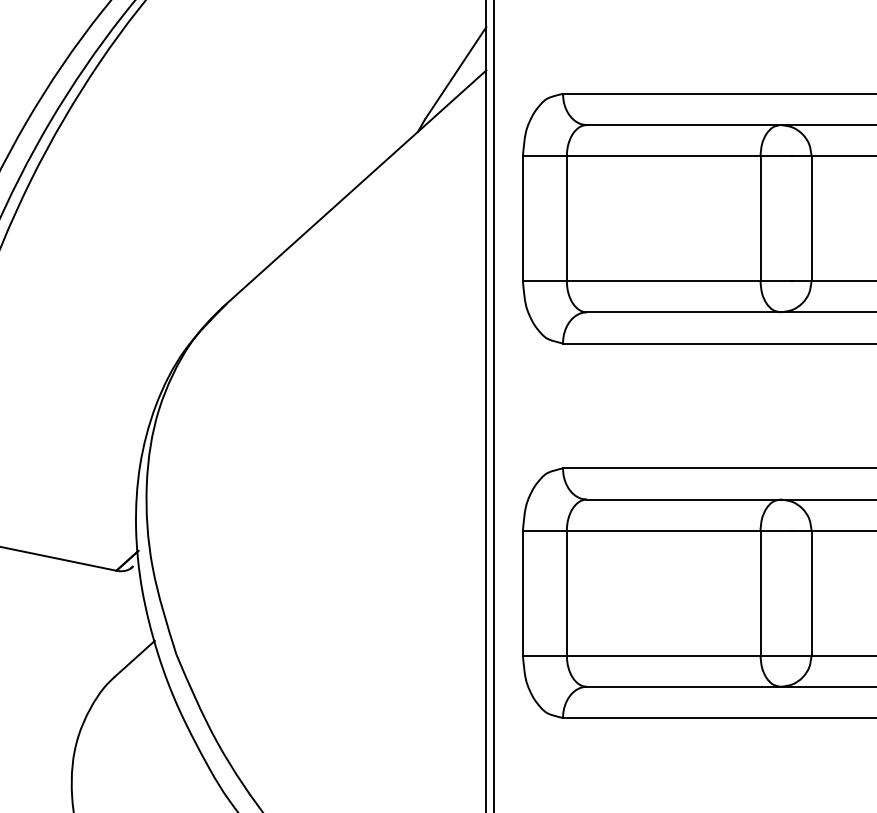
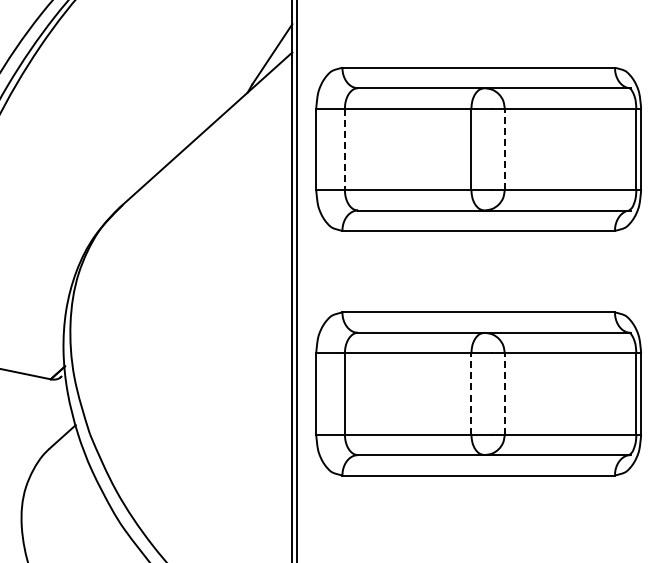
line: (566, 218) -> (344, 149), solid -> dashed
line: (811, 218) -> (504, 149), solid -> dashed
line: (760, 592) -> (471, 393), solid -> dashed
line: (811, 592) -> (504, 393), solid -> dashed

